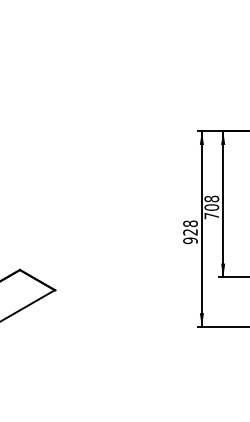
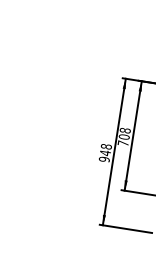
text: (190, 231) -> (105, 152), 928 -> 948

